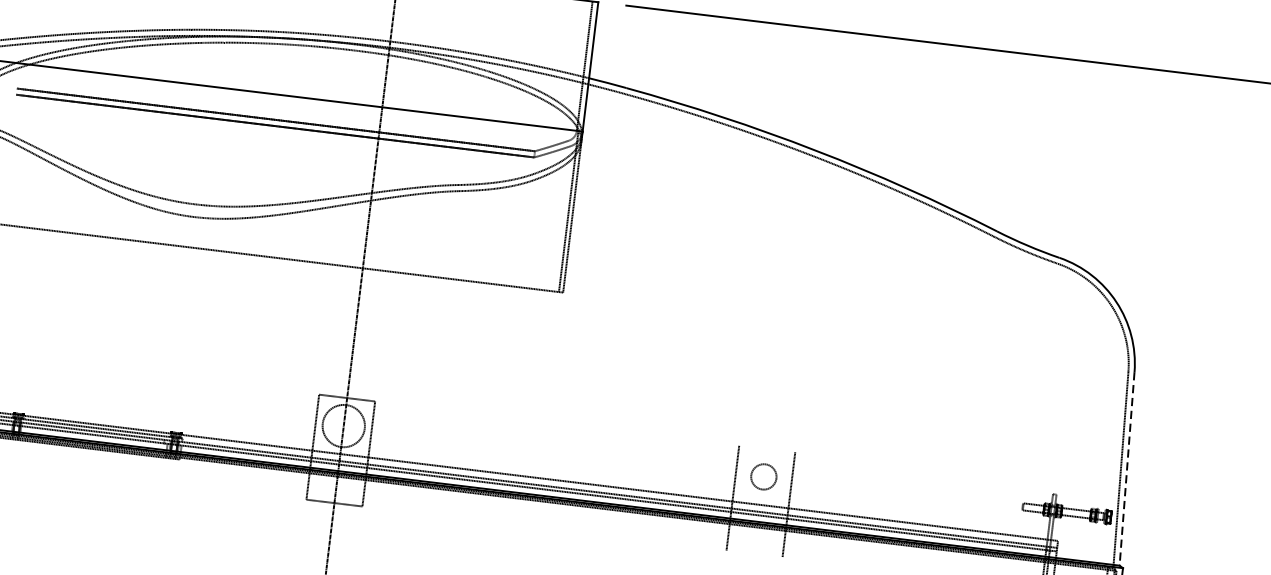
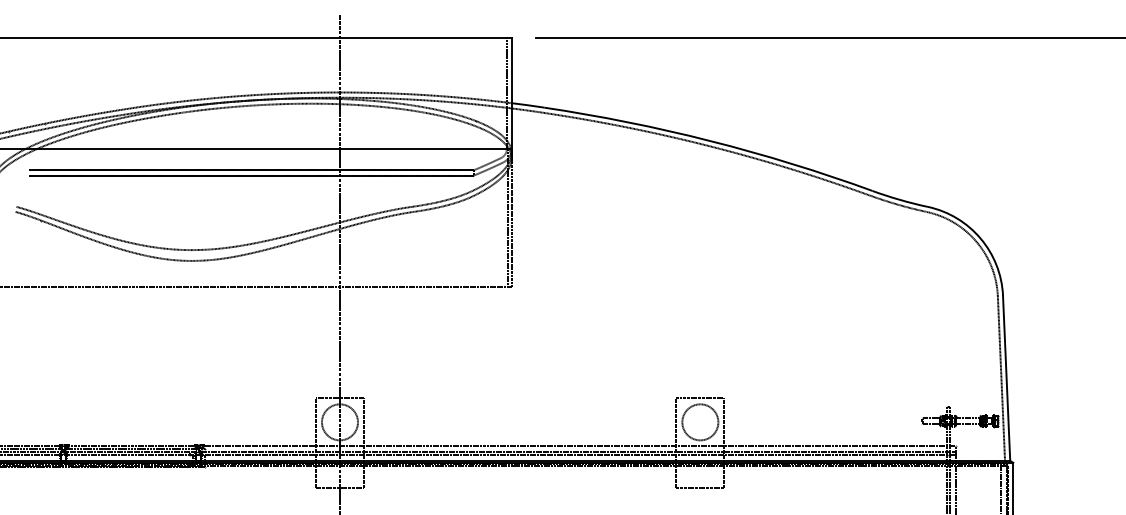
line: (767, 449) -> (700, 398), added
line: (1126, 468) -> (1006, 378), dashed -> solid
circle: (764, 477) -> (700, 422), size x1.67
line: (754, 554) -> (700, 488), added

